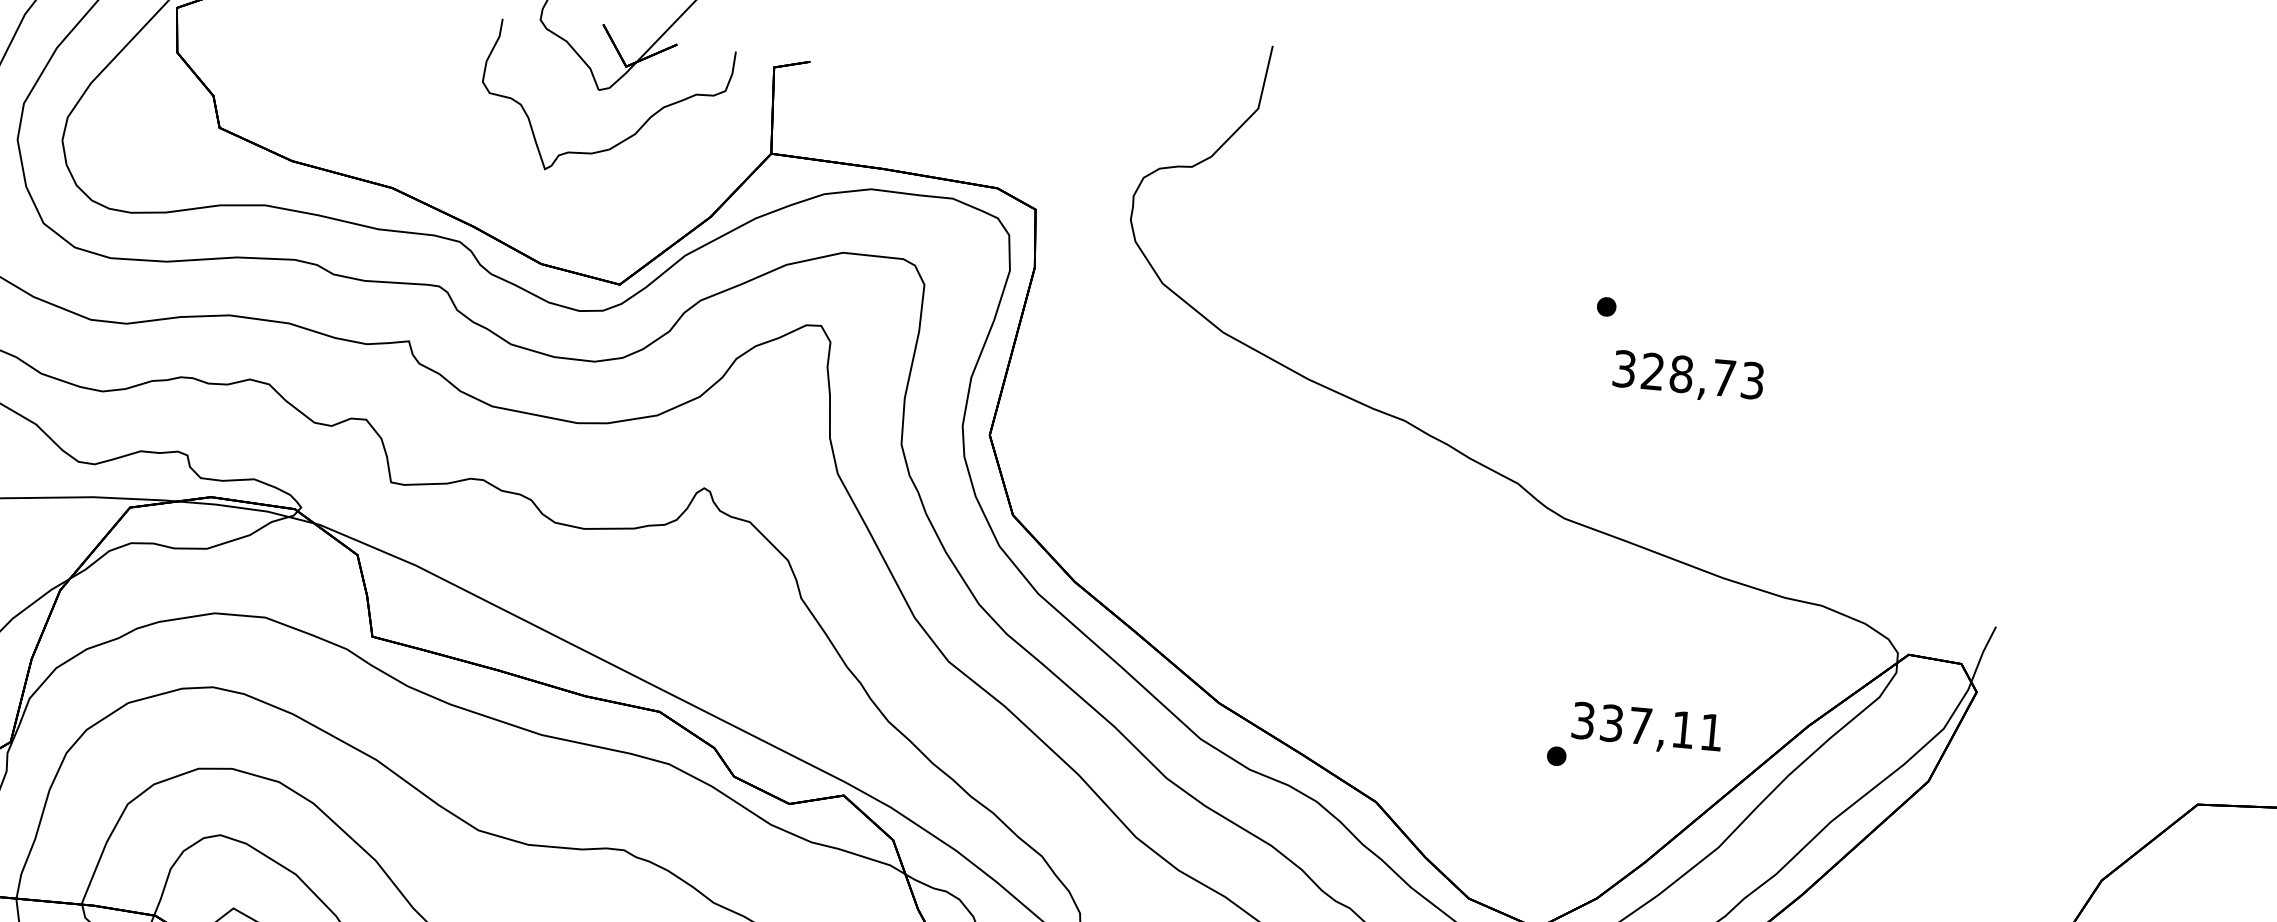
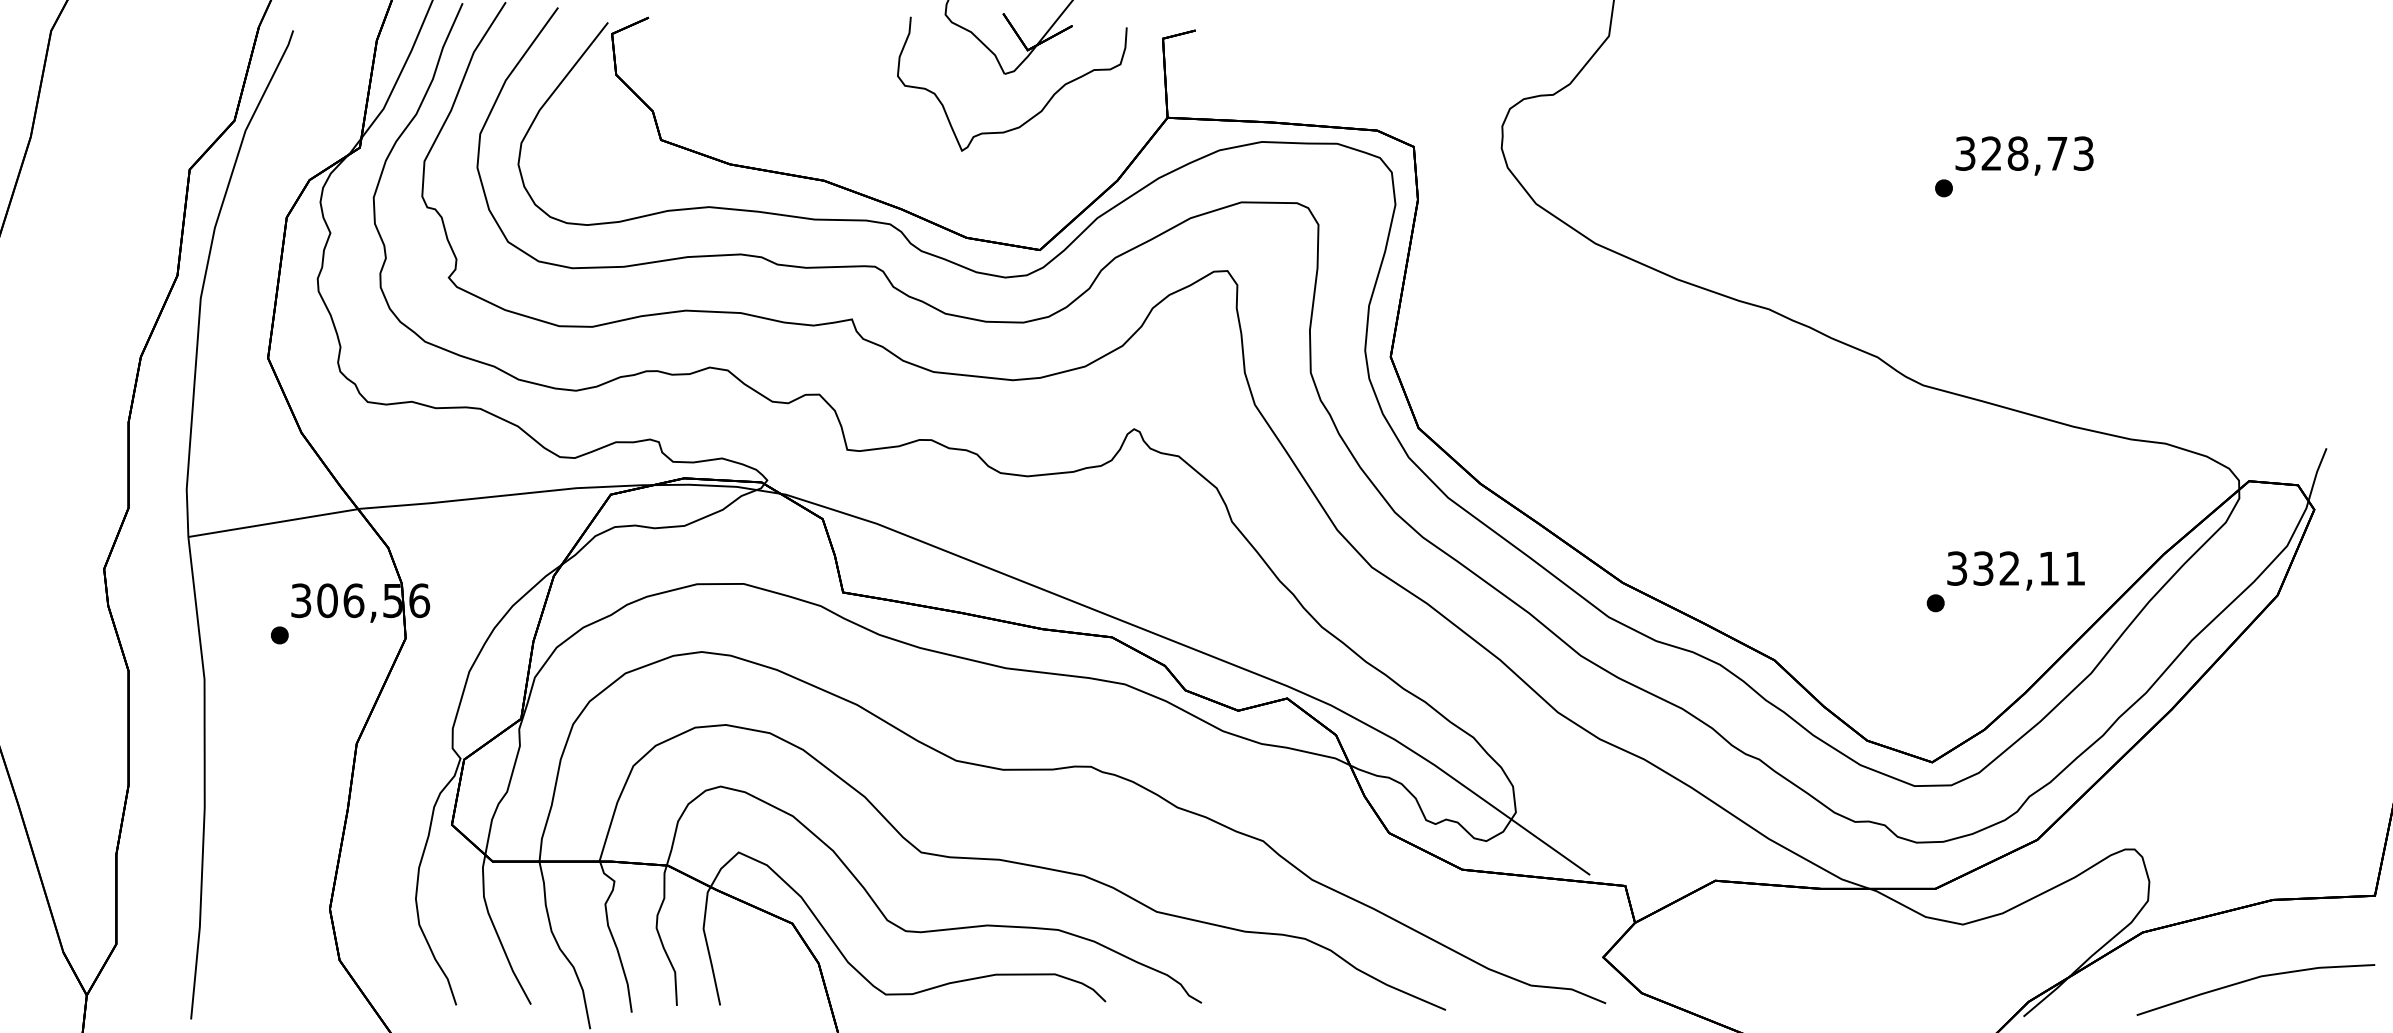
text: (1688, 376) -> (2024, 155), moved
text: (1640, 725) -> (2009, 568), 337,11 -> 332,11

